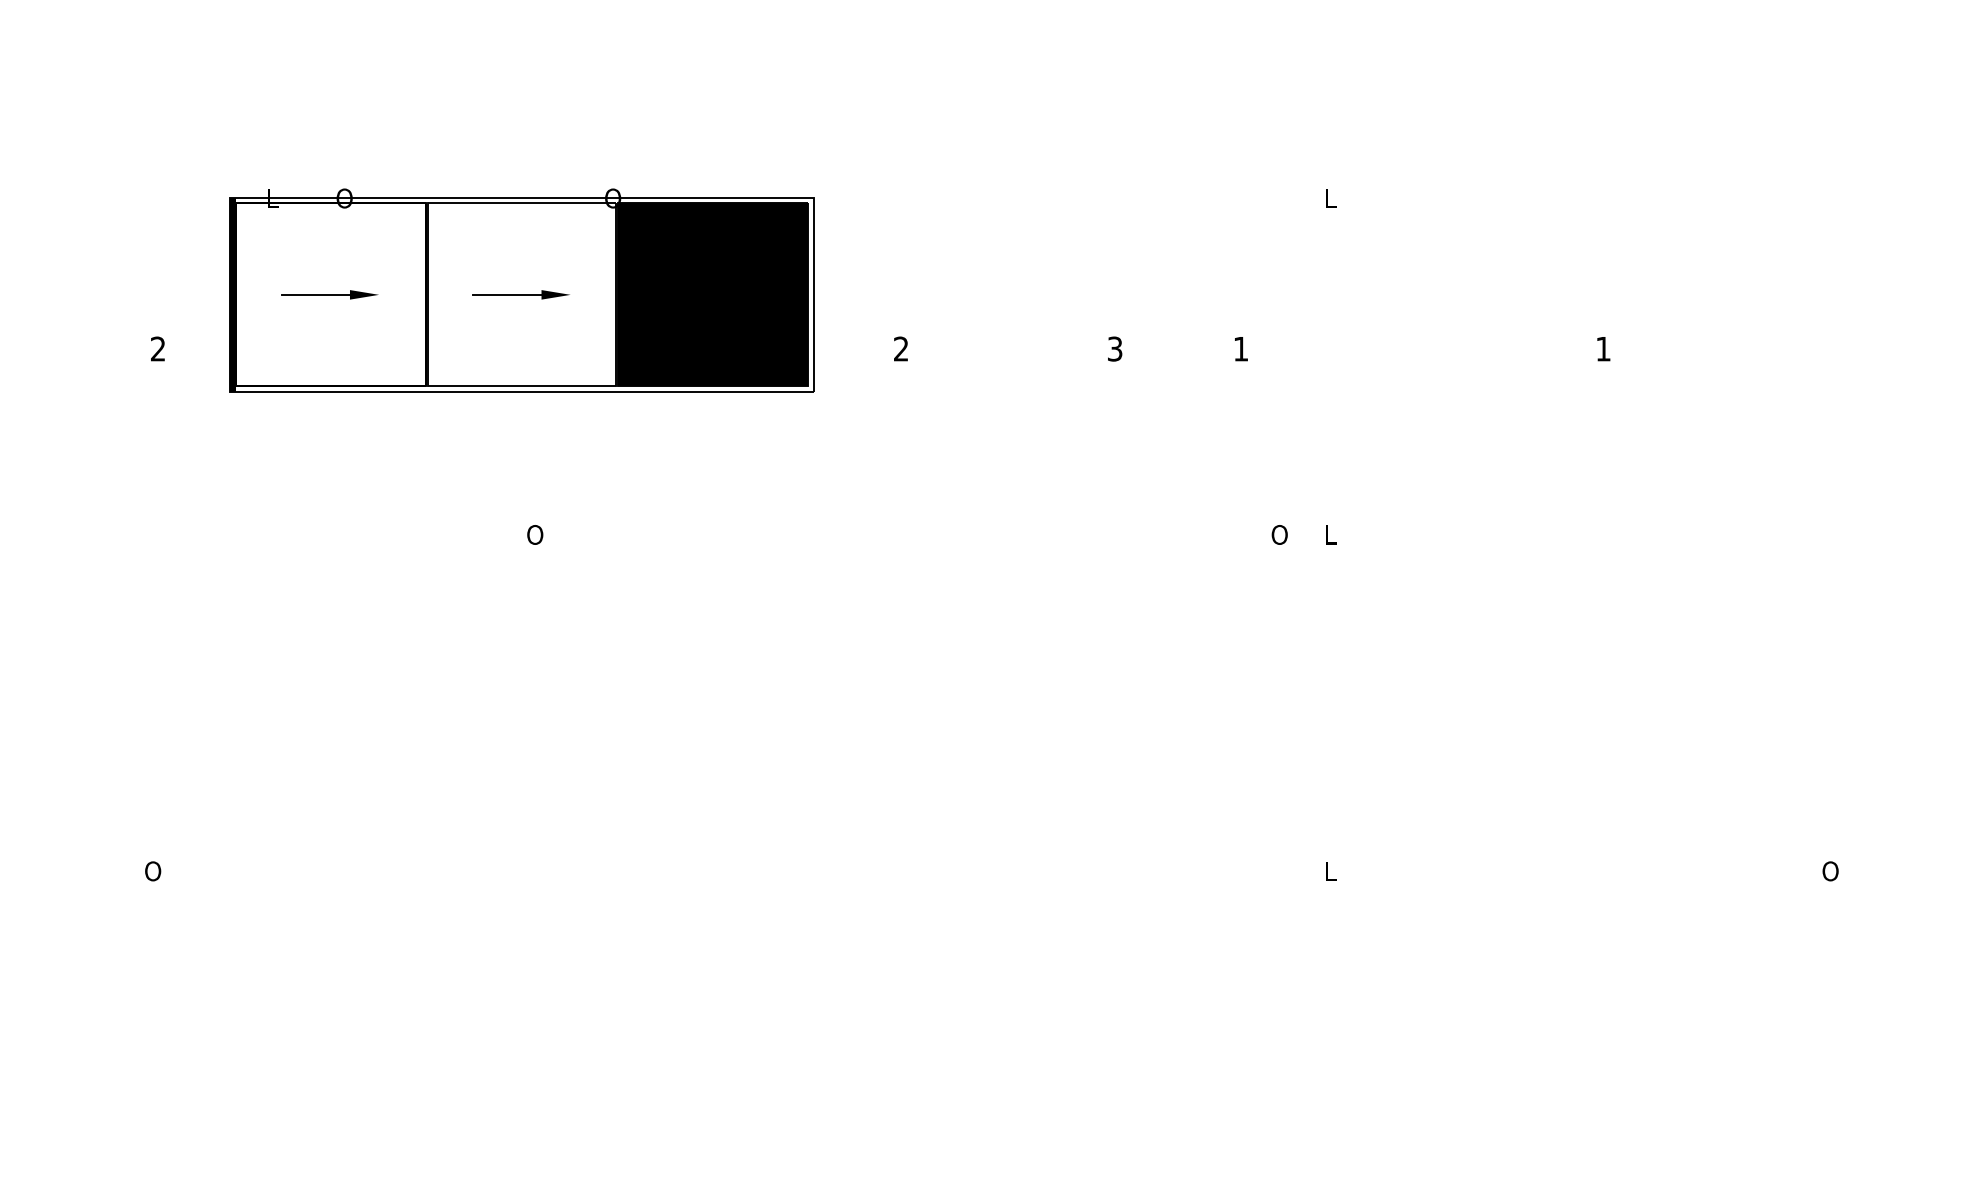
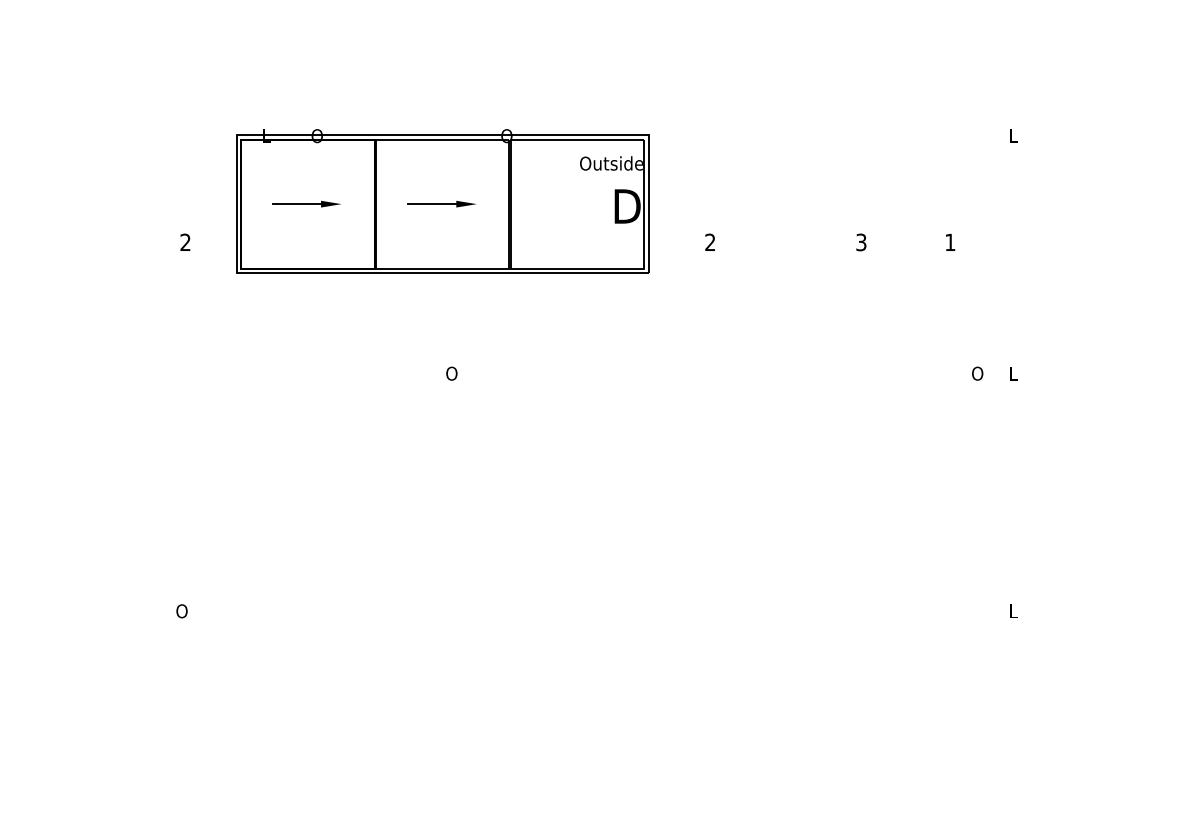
fill: (233, 294) -> (238, 203), removed
fill: (712, 294) -> (577, 203), removed

